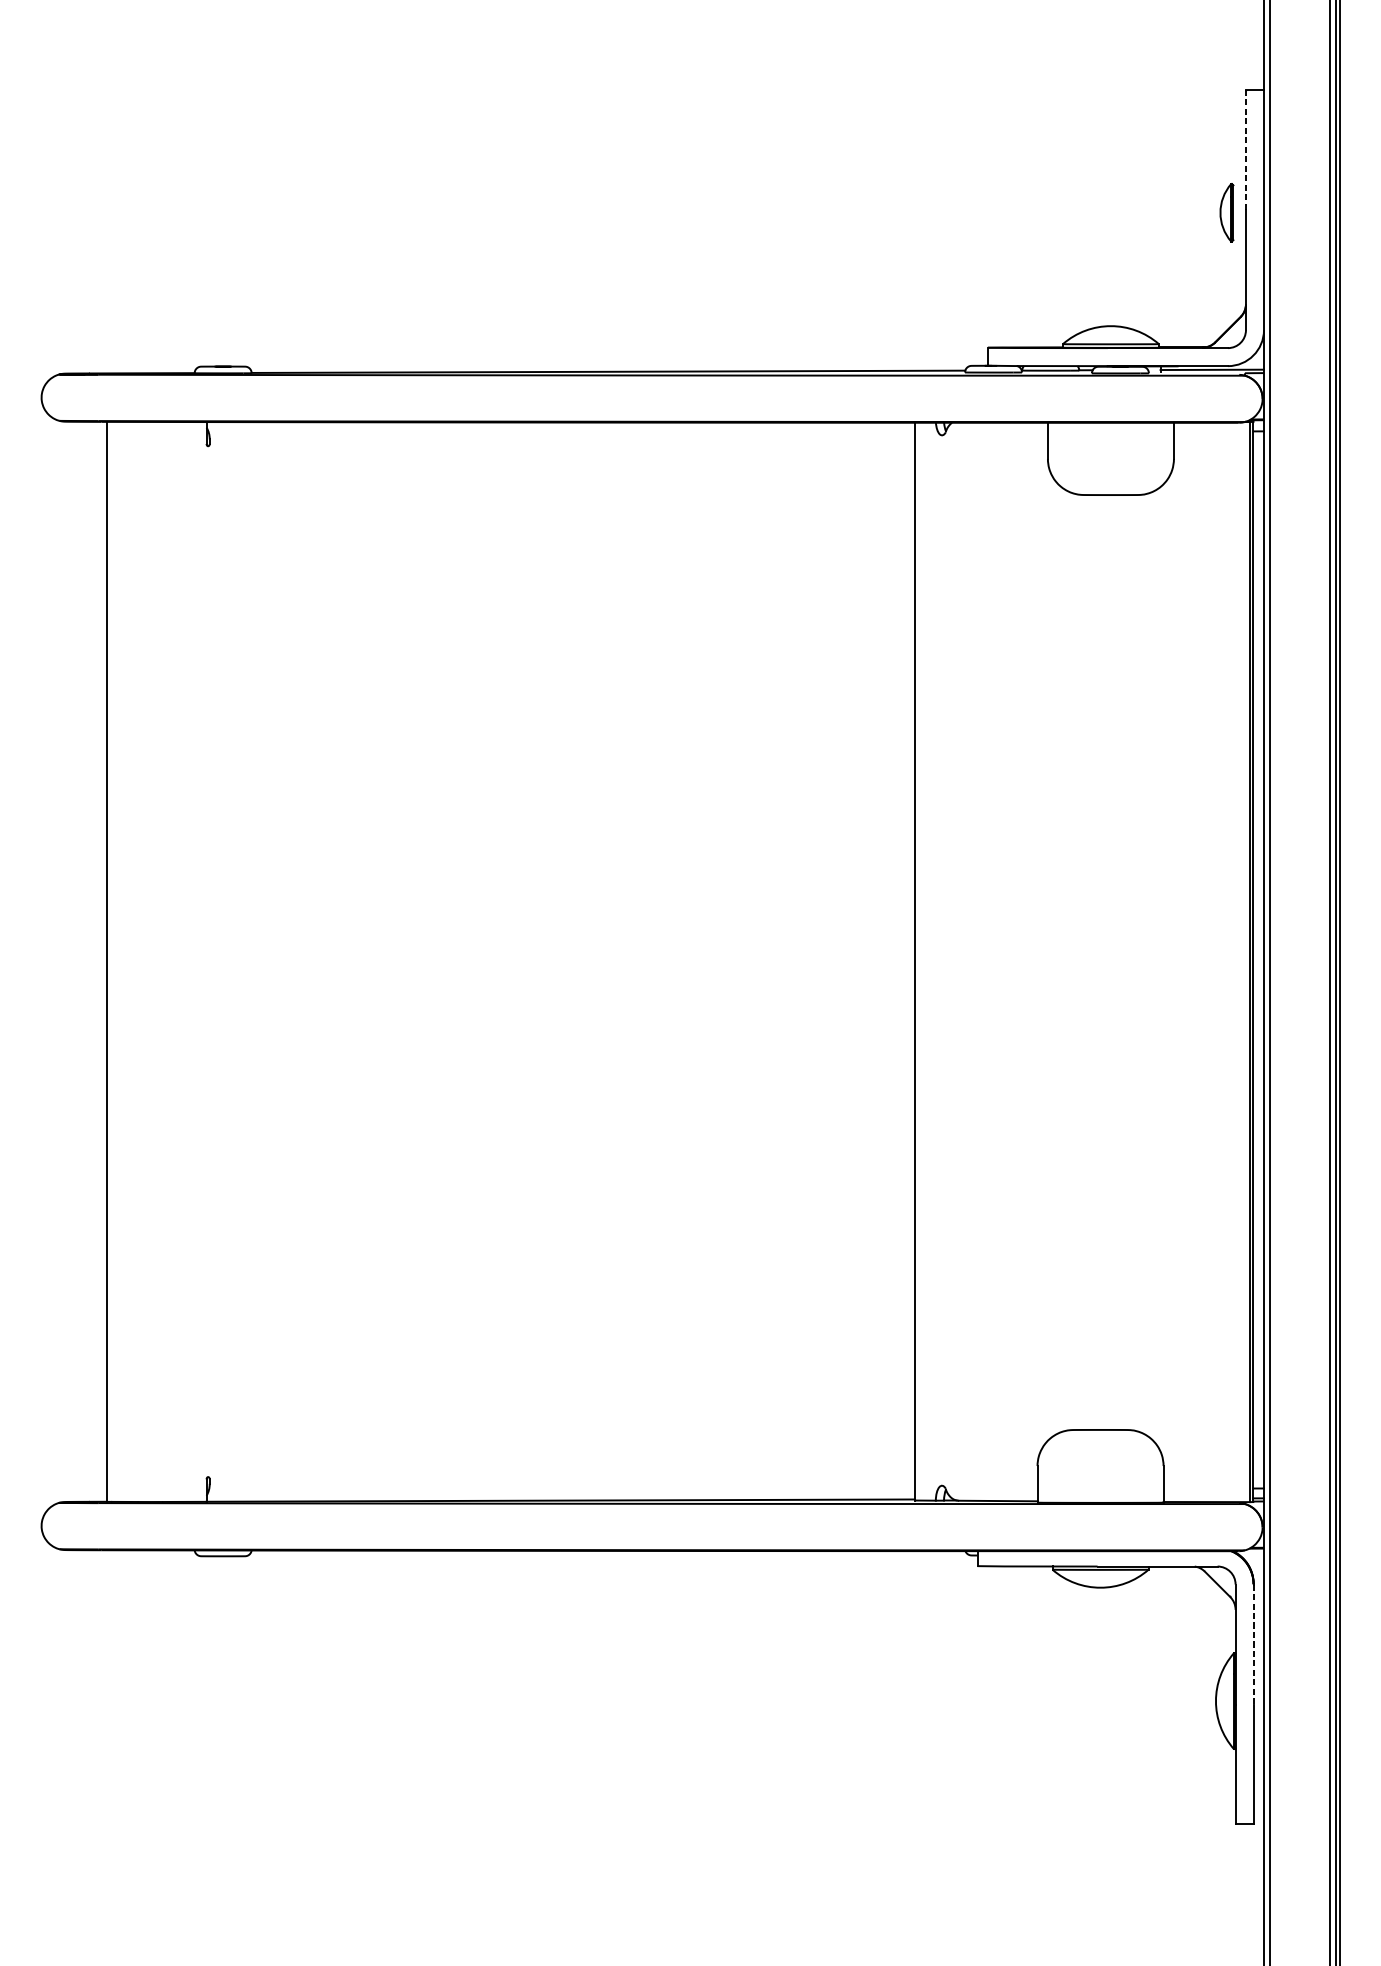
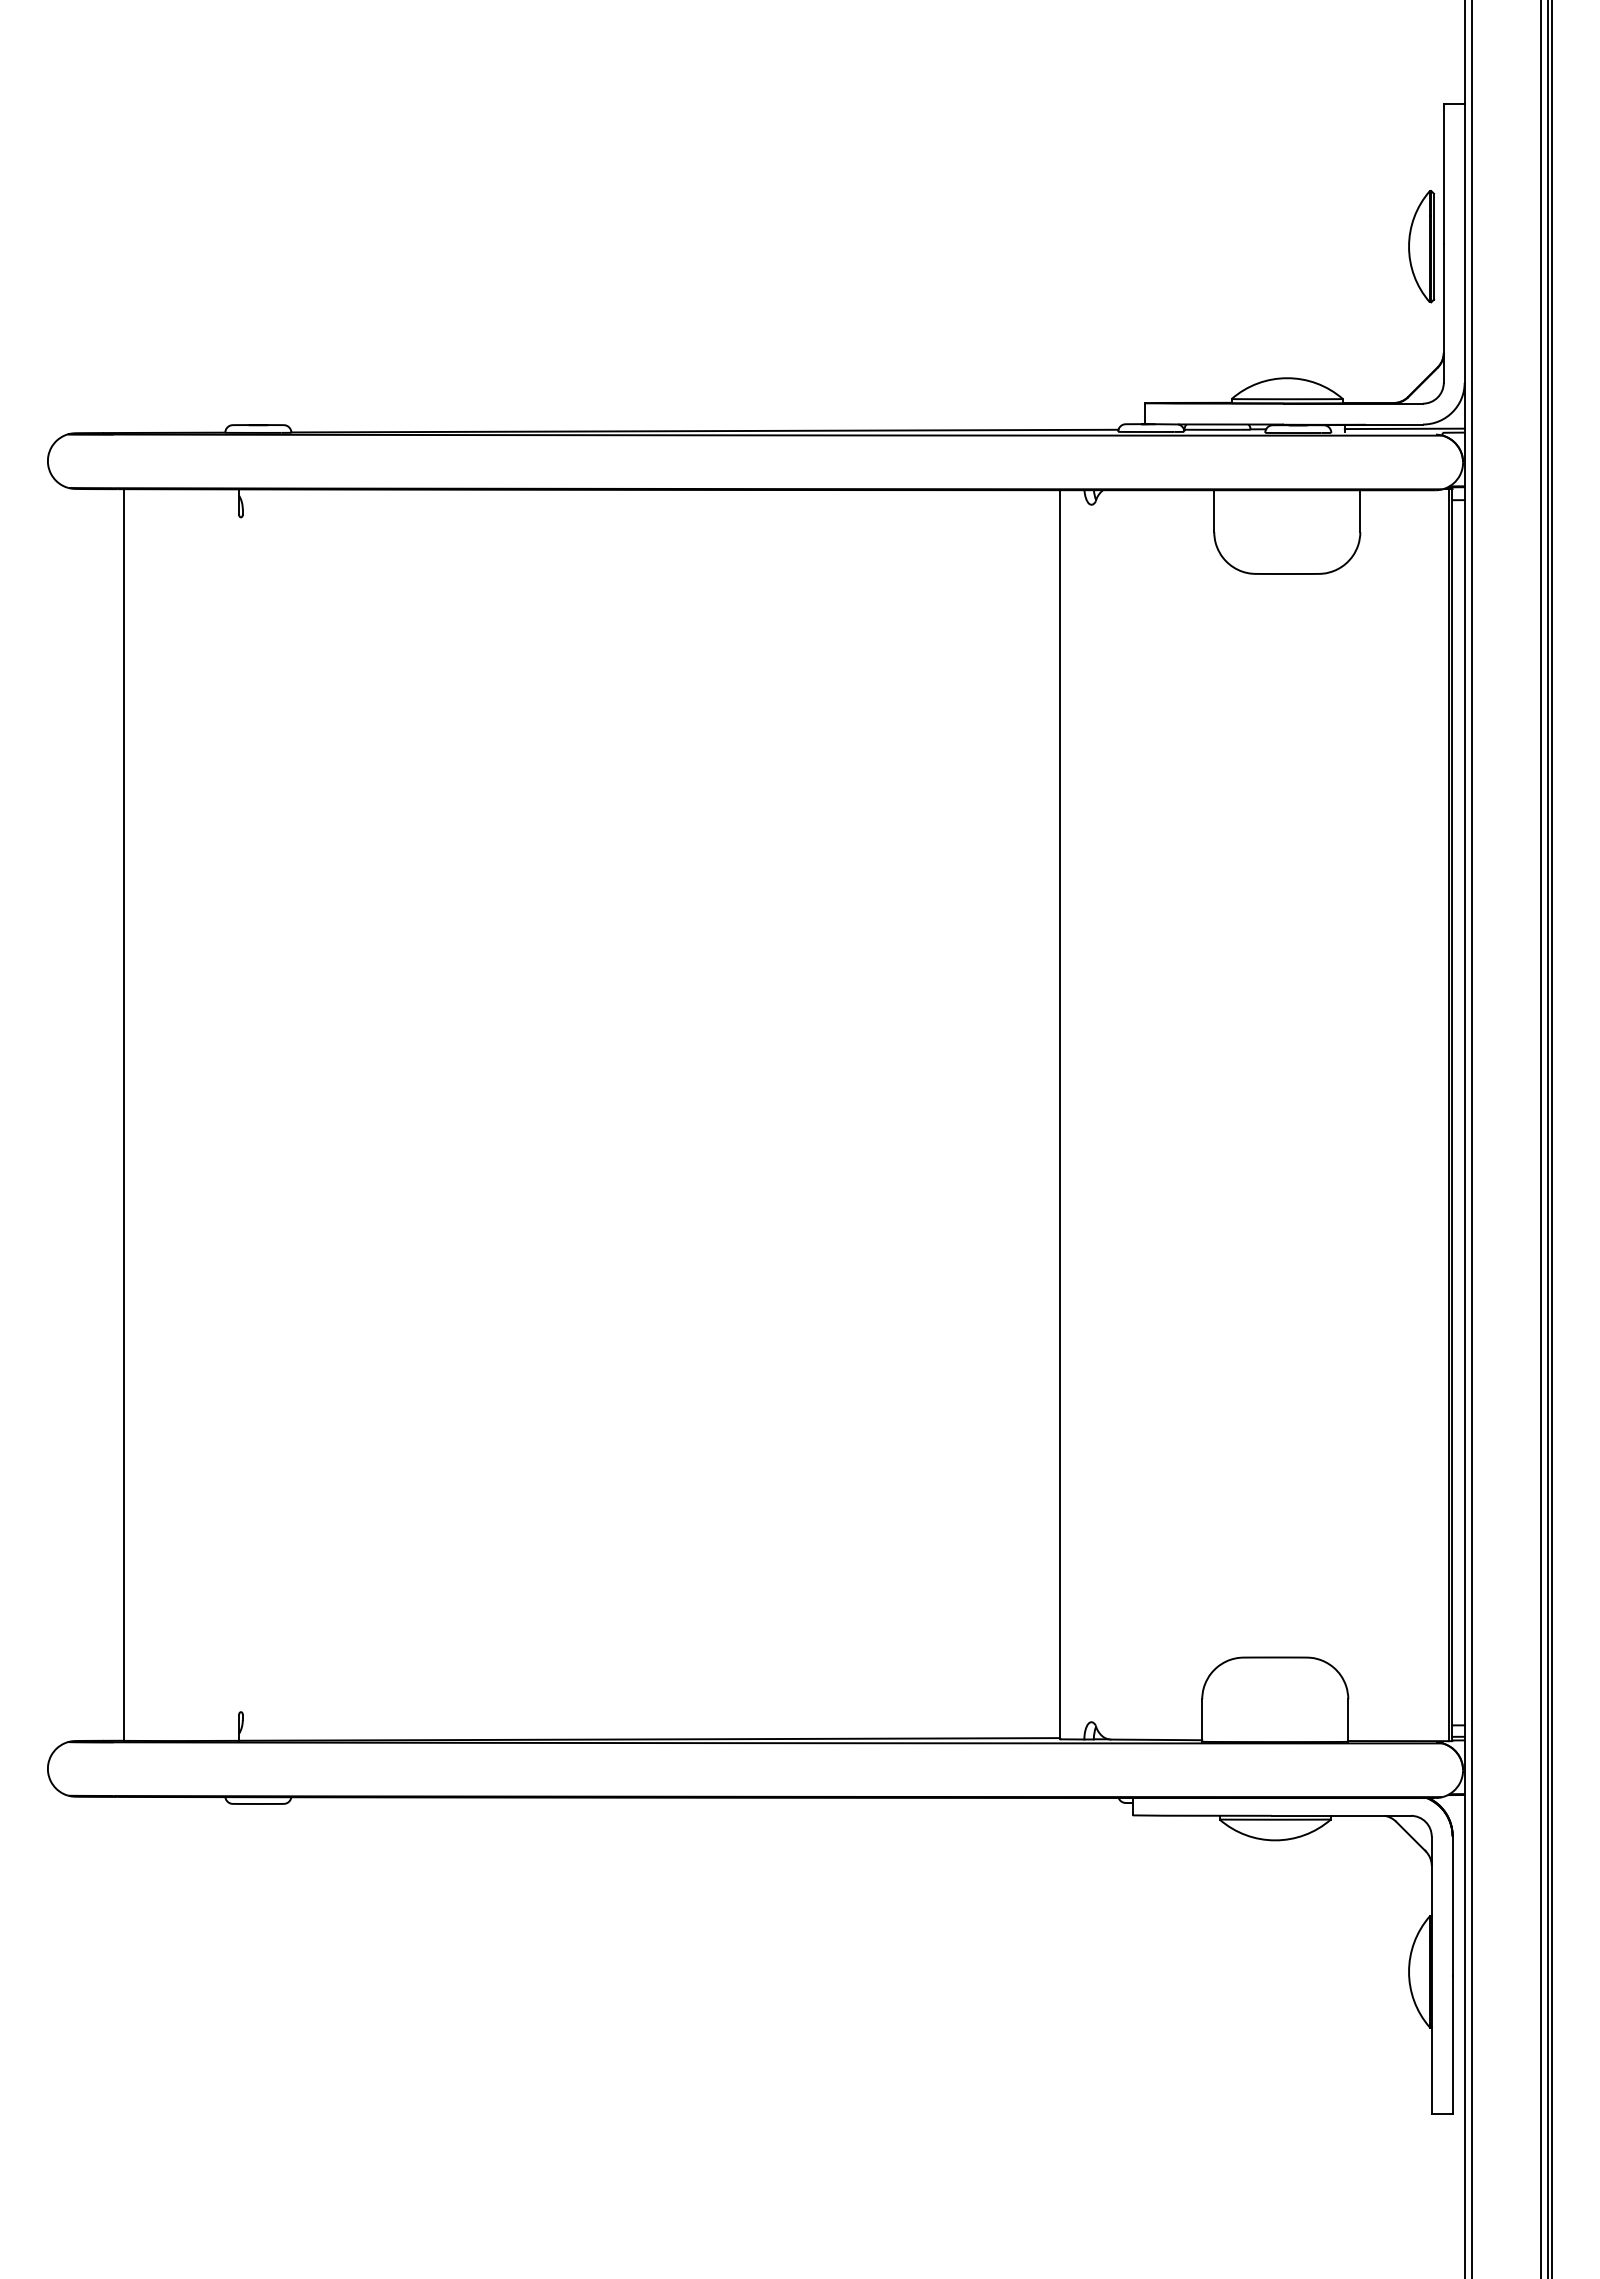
line: (1245, 149) -> (1443, 173), dashed -> solid
part: (1226, 212) -> (1421, 246), size x1.67
line: (1253, 1644) -> (1452, 1906), dashed -> solid

